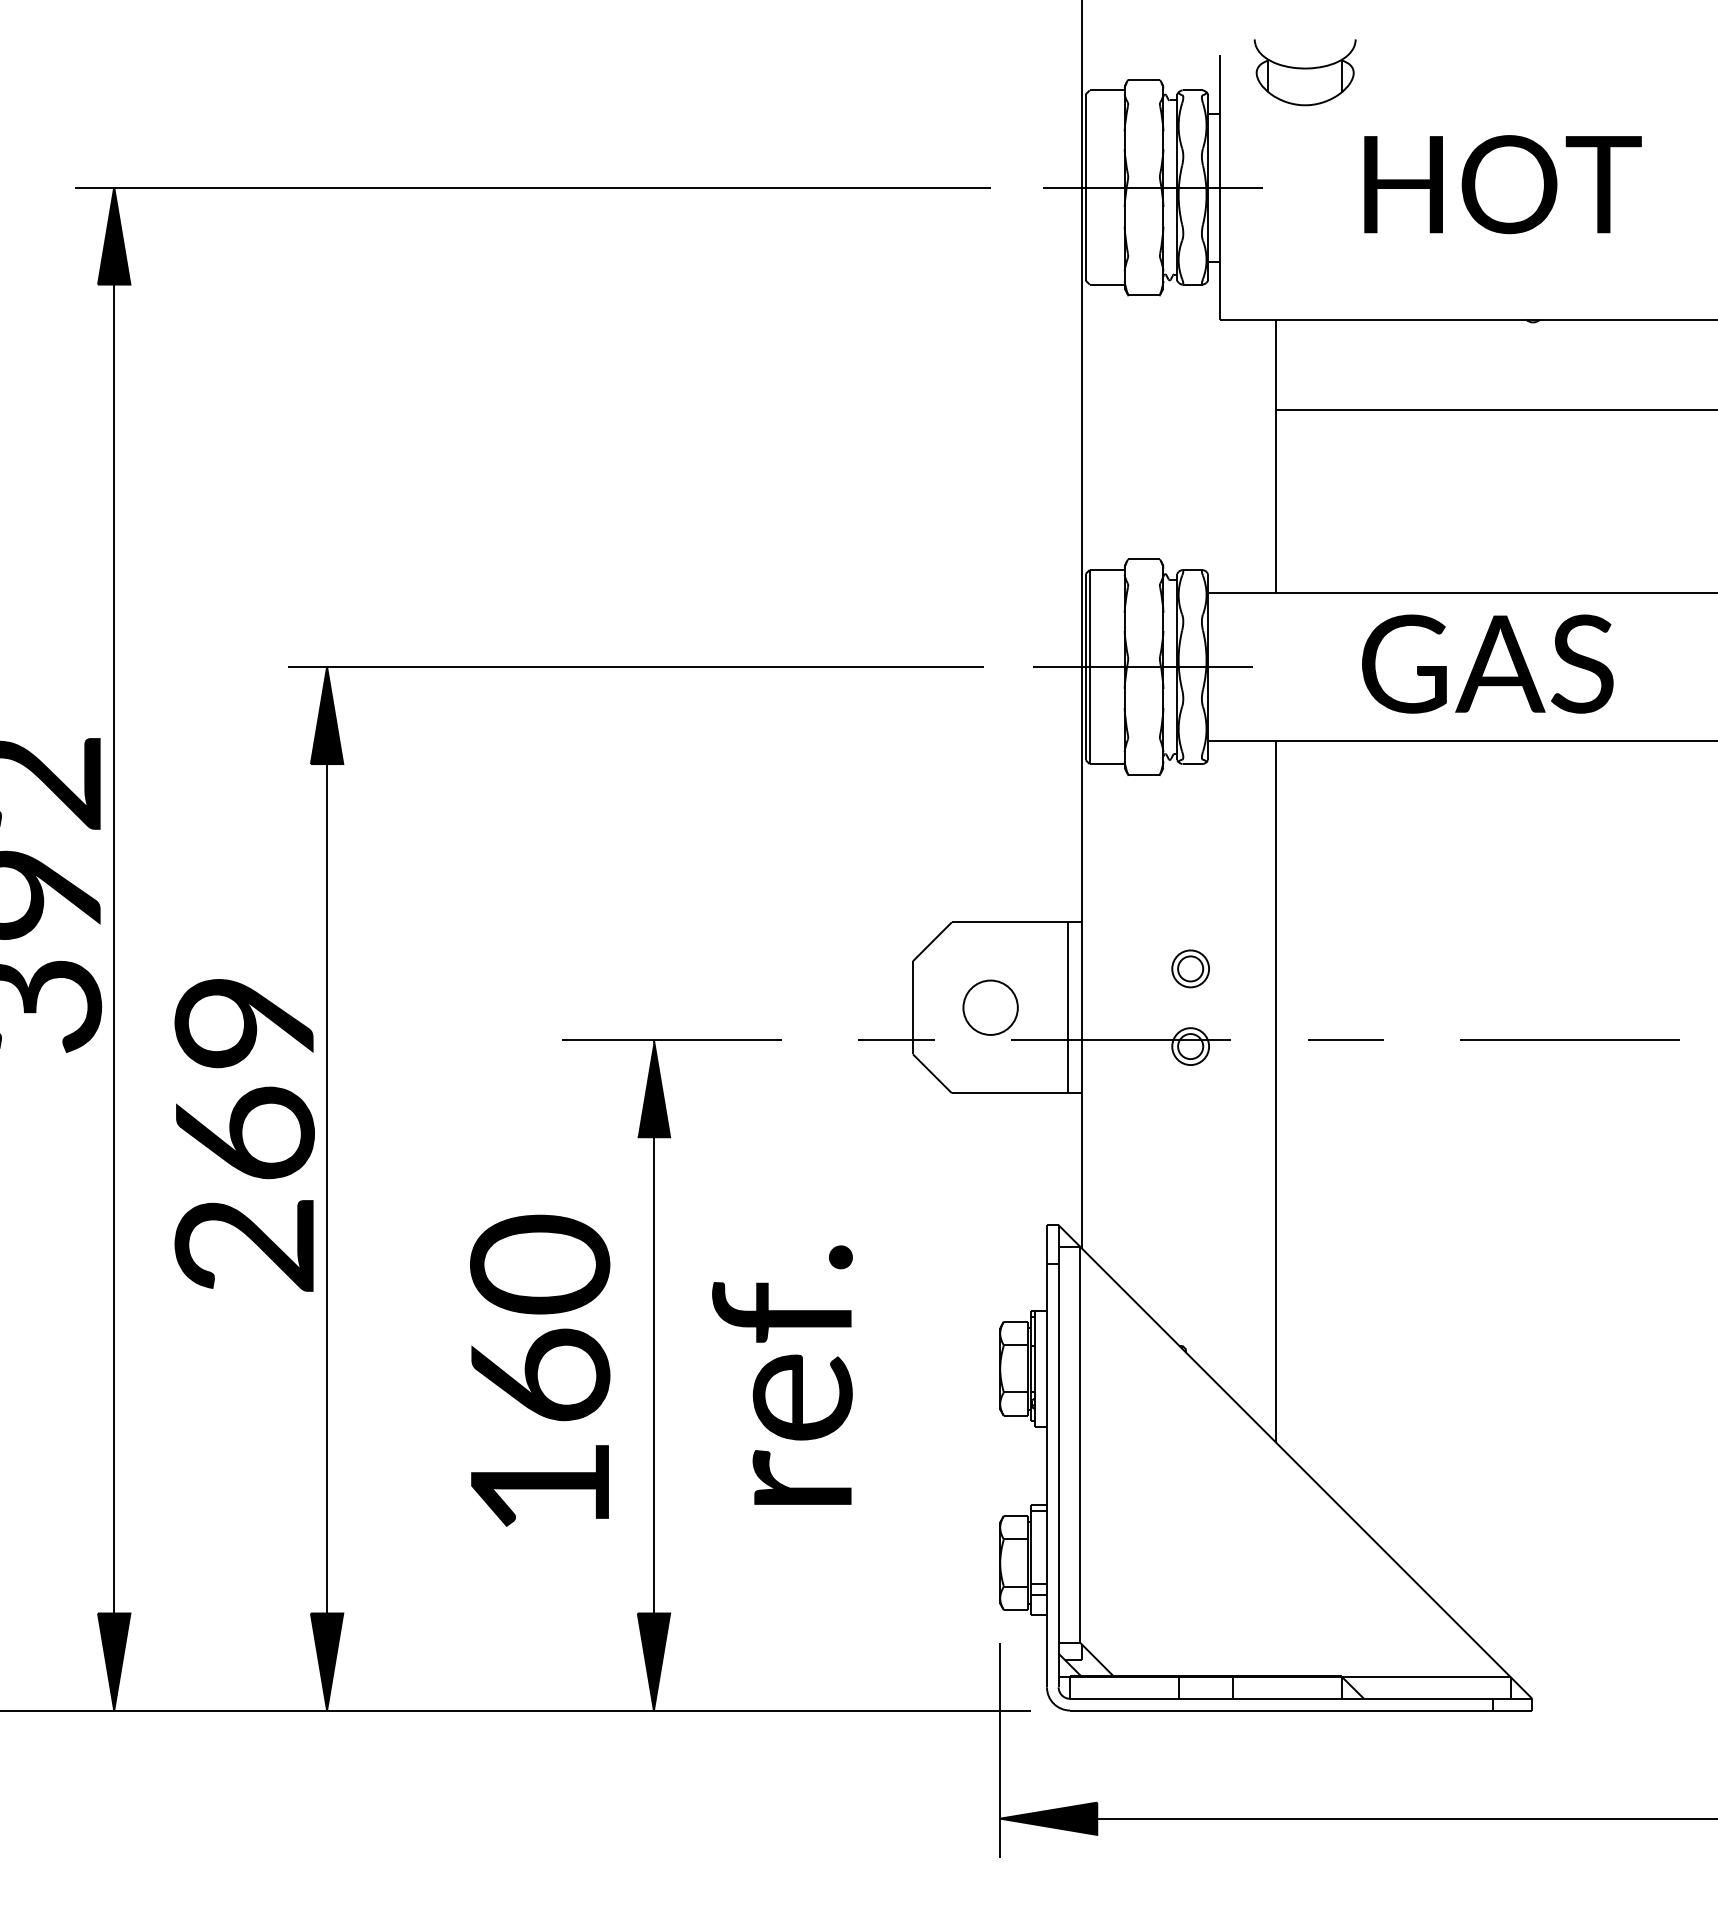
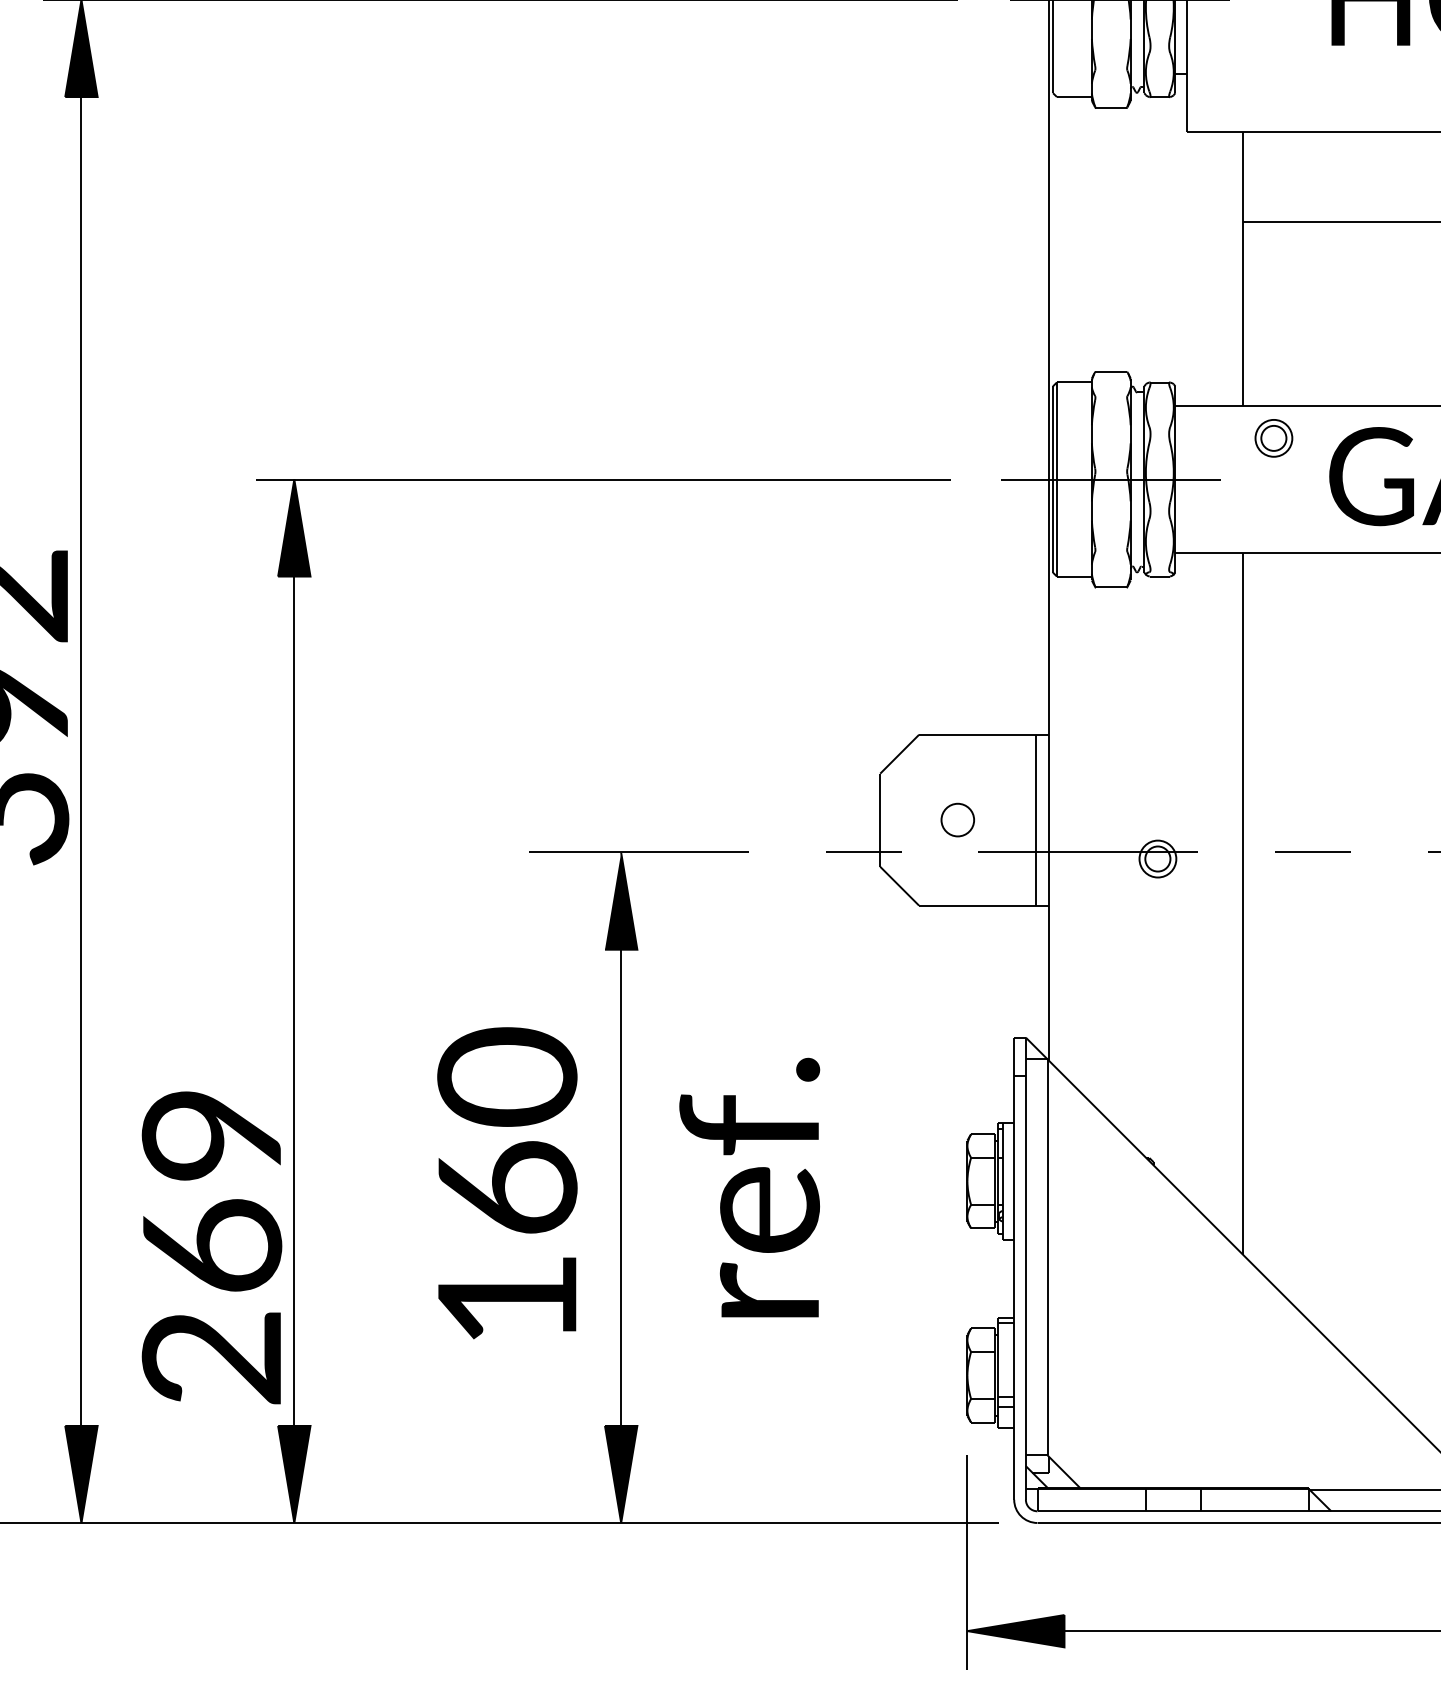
part: (1190, 968) -> (1273, 437), moved
part: (990, 1007) -> (957, 819), size x0.6
text: (244, 1135) -> (211, 1247), moved

